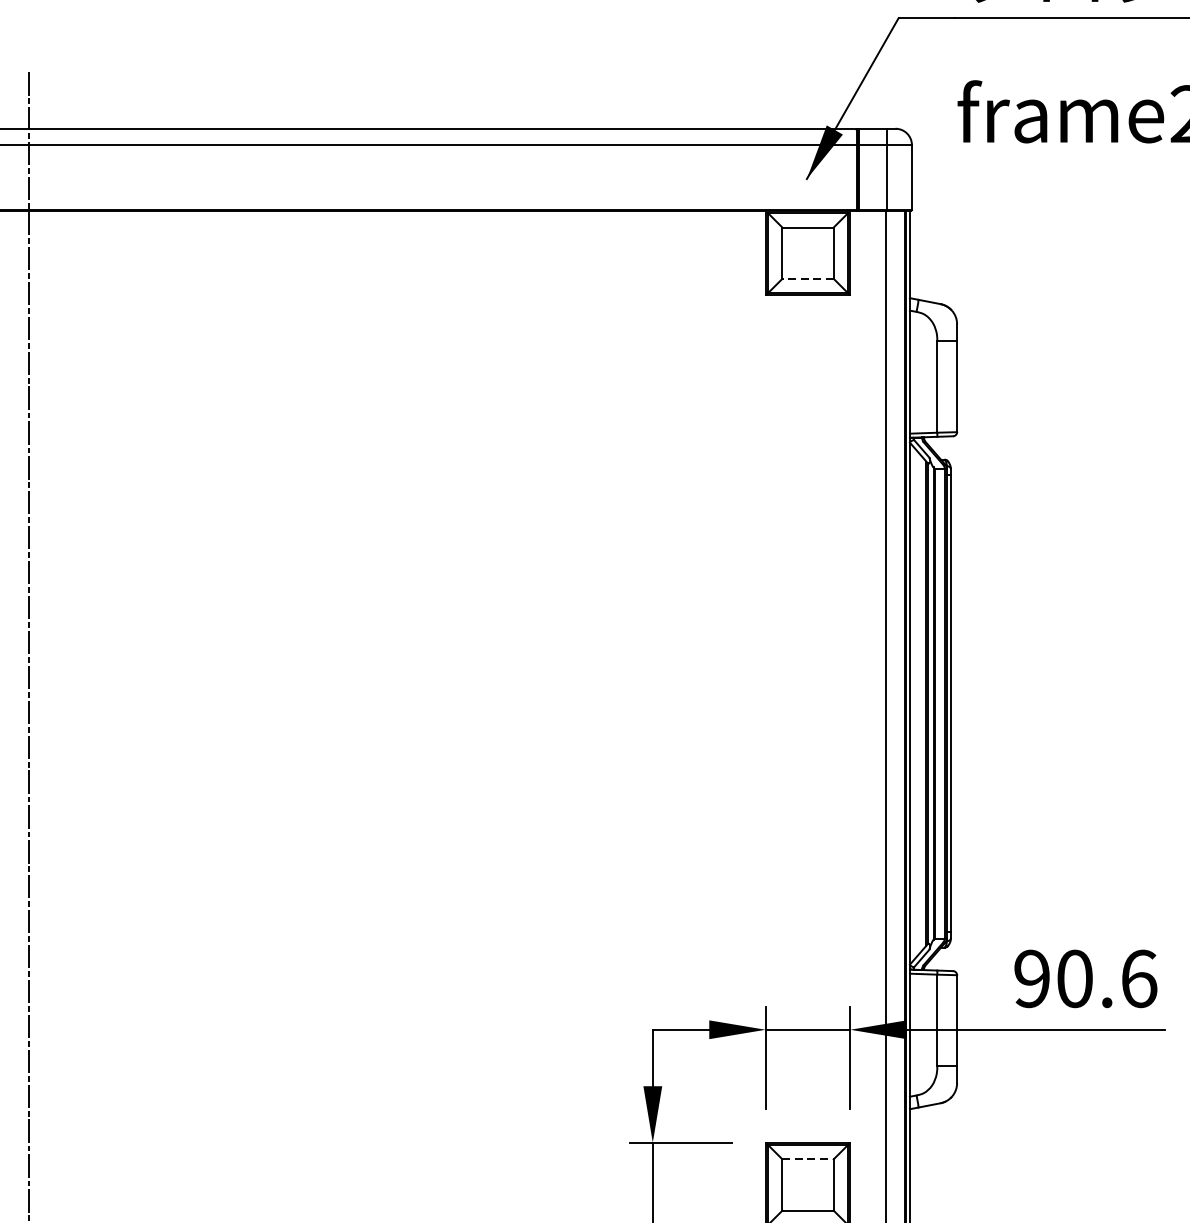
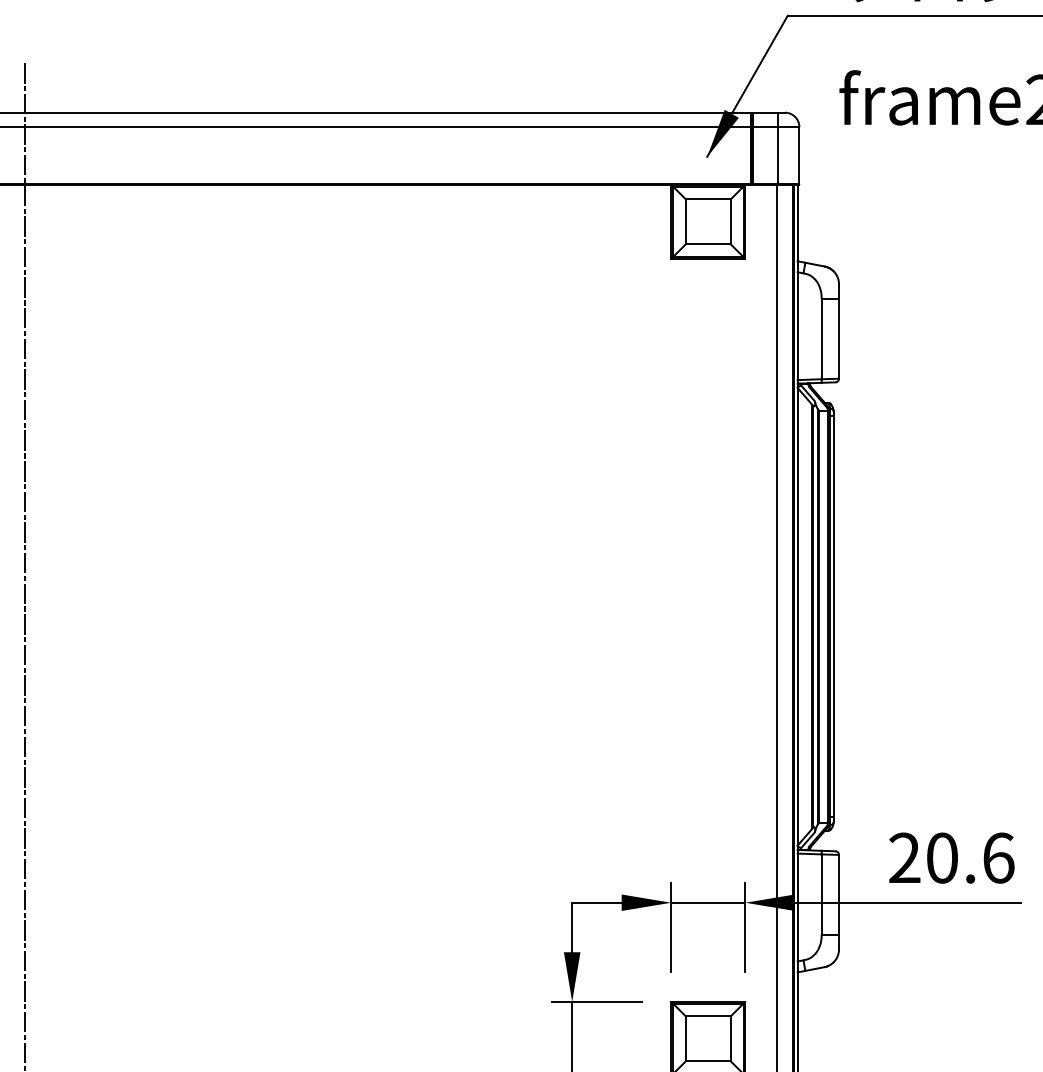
line: (808, 279) -> (708, 244), dashed -> solid
text: (1031, 979) -> (904, 858), 90.6 -> 20.6
line: (808, 1159) -> (708, 1016), dashed -> solid

